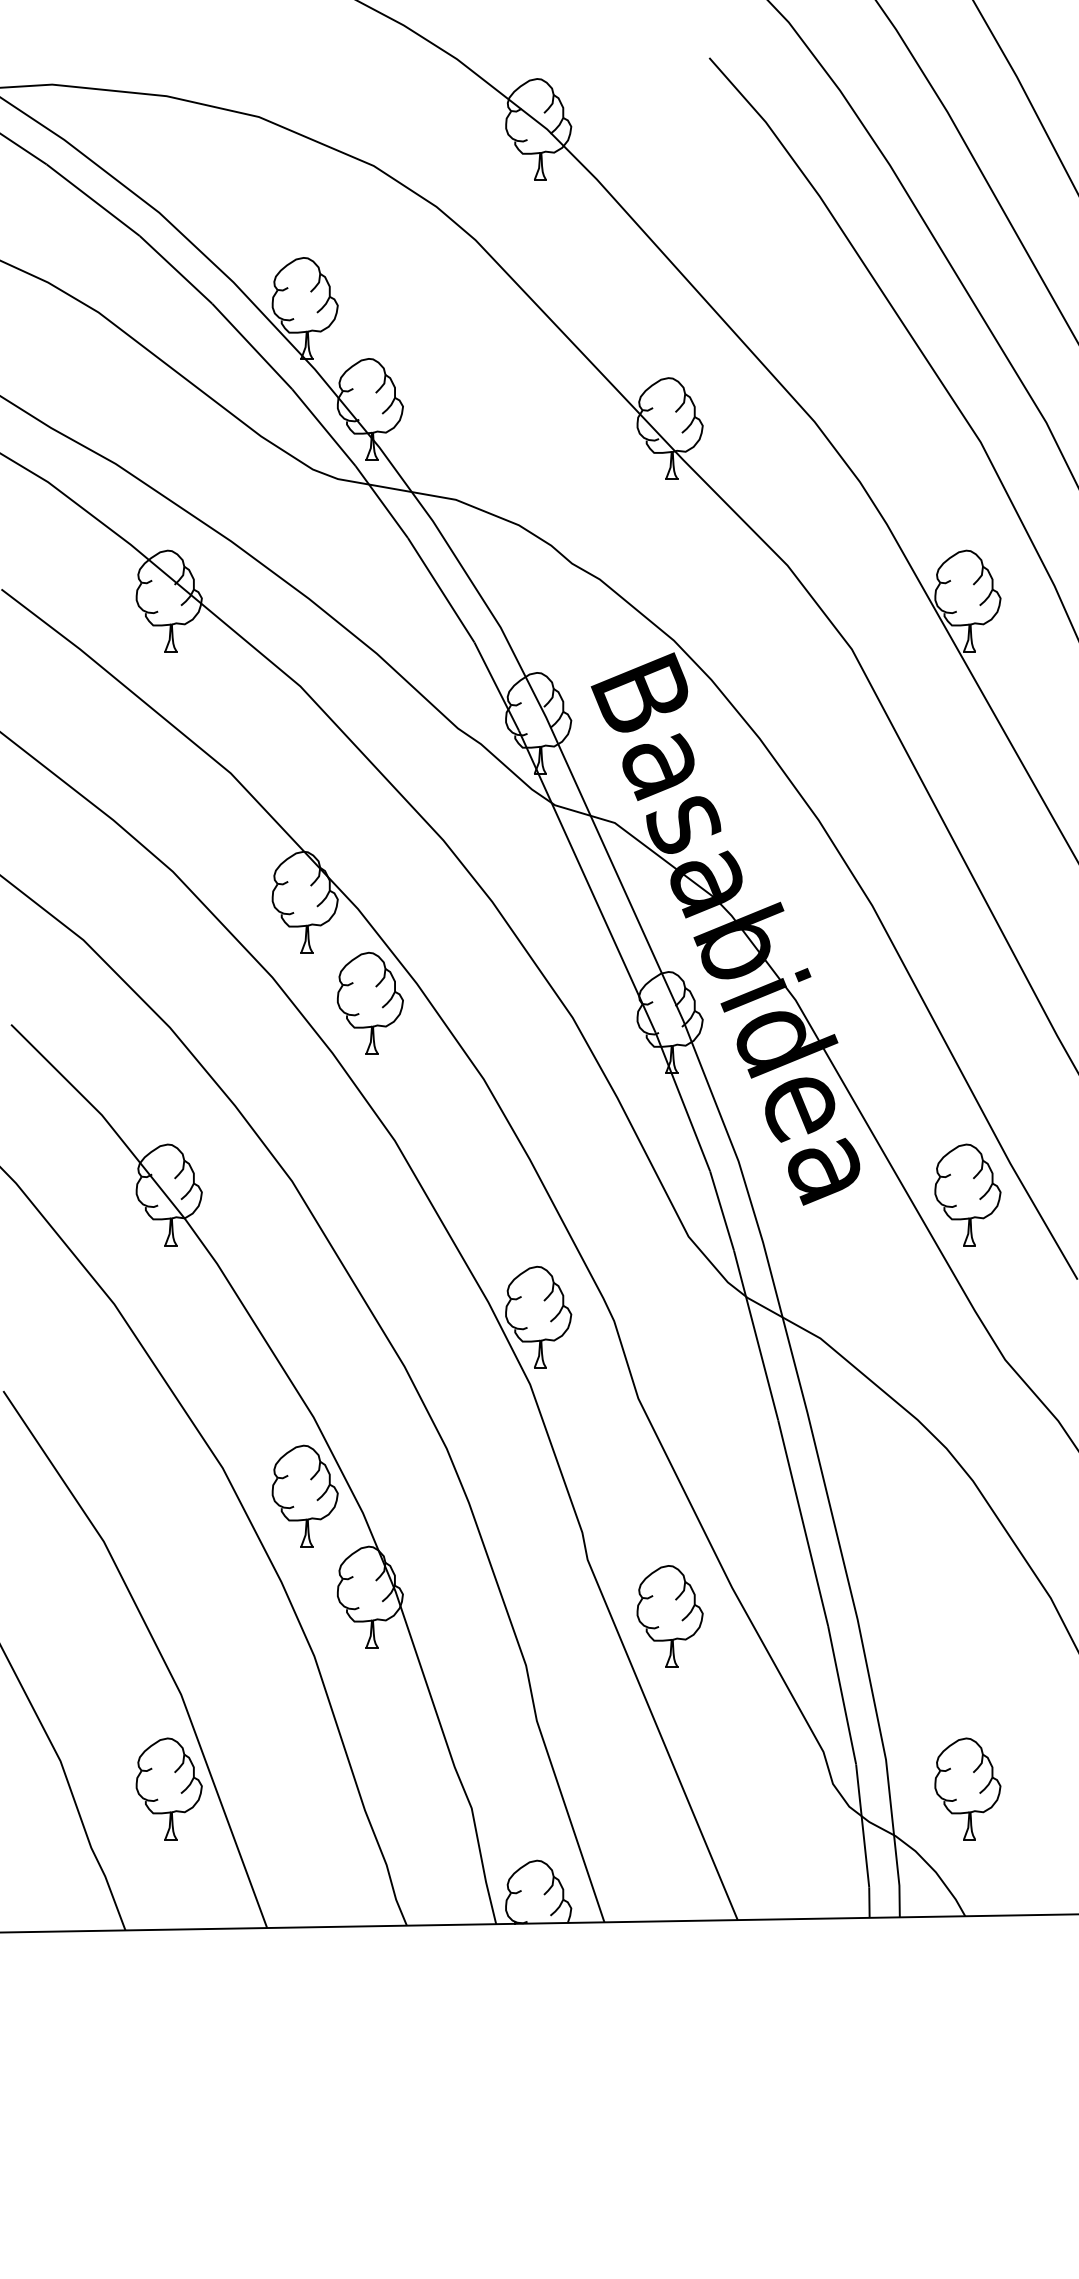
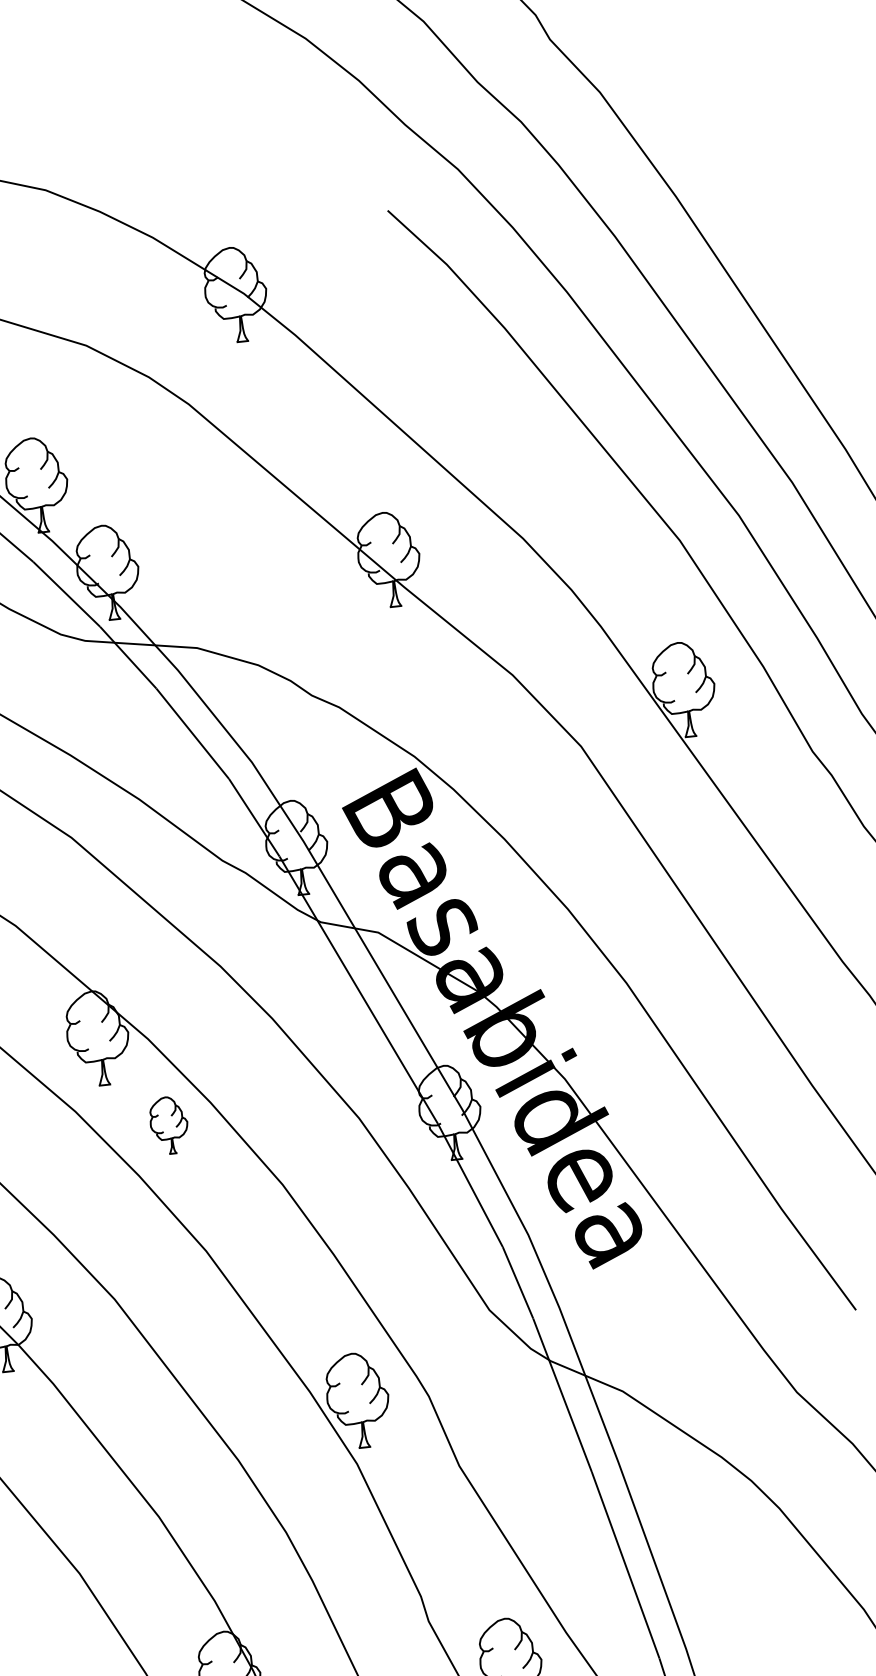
part: (370, 1002) -> (169, 1124), size x0.6
part: (967, 1194) -> (744, 1242), removed
part: (304, 1495) -> (158, 1590), removed

